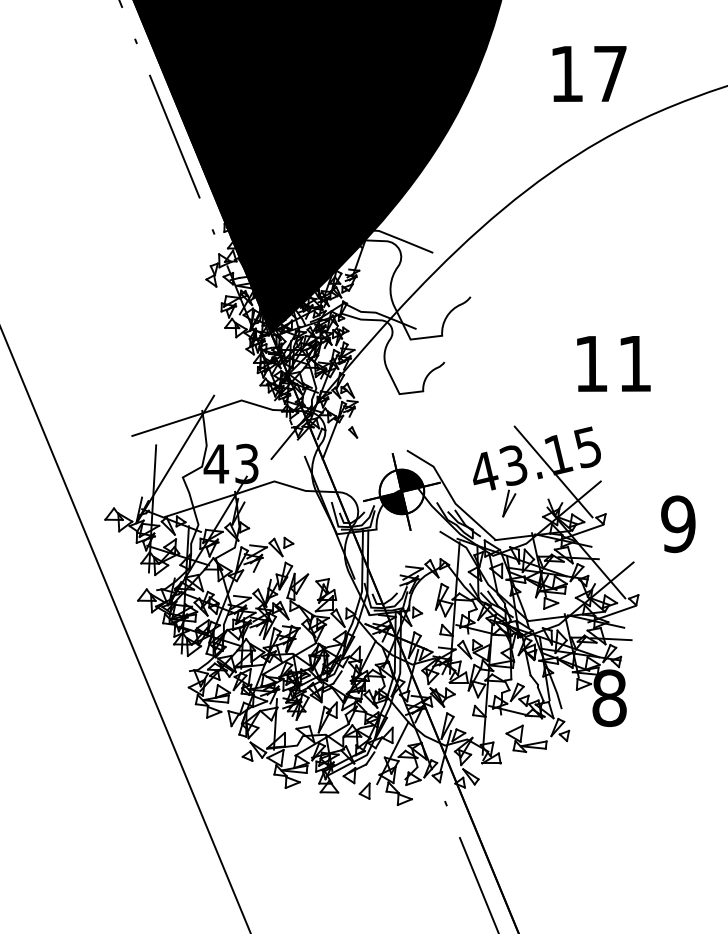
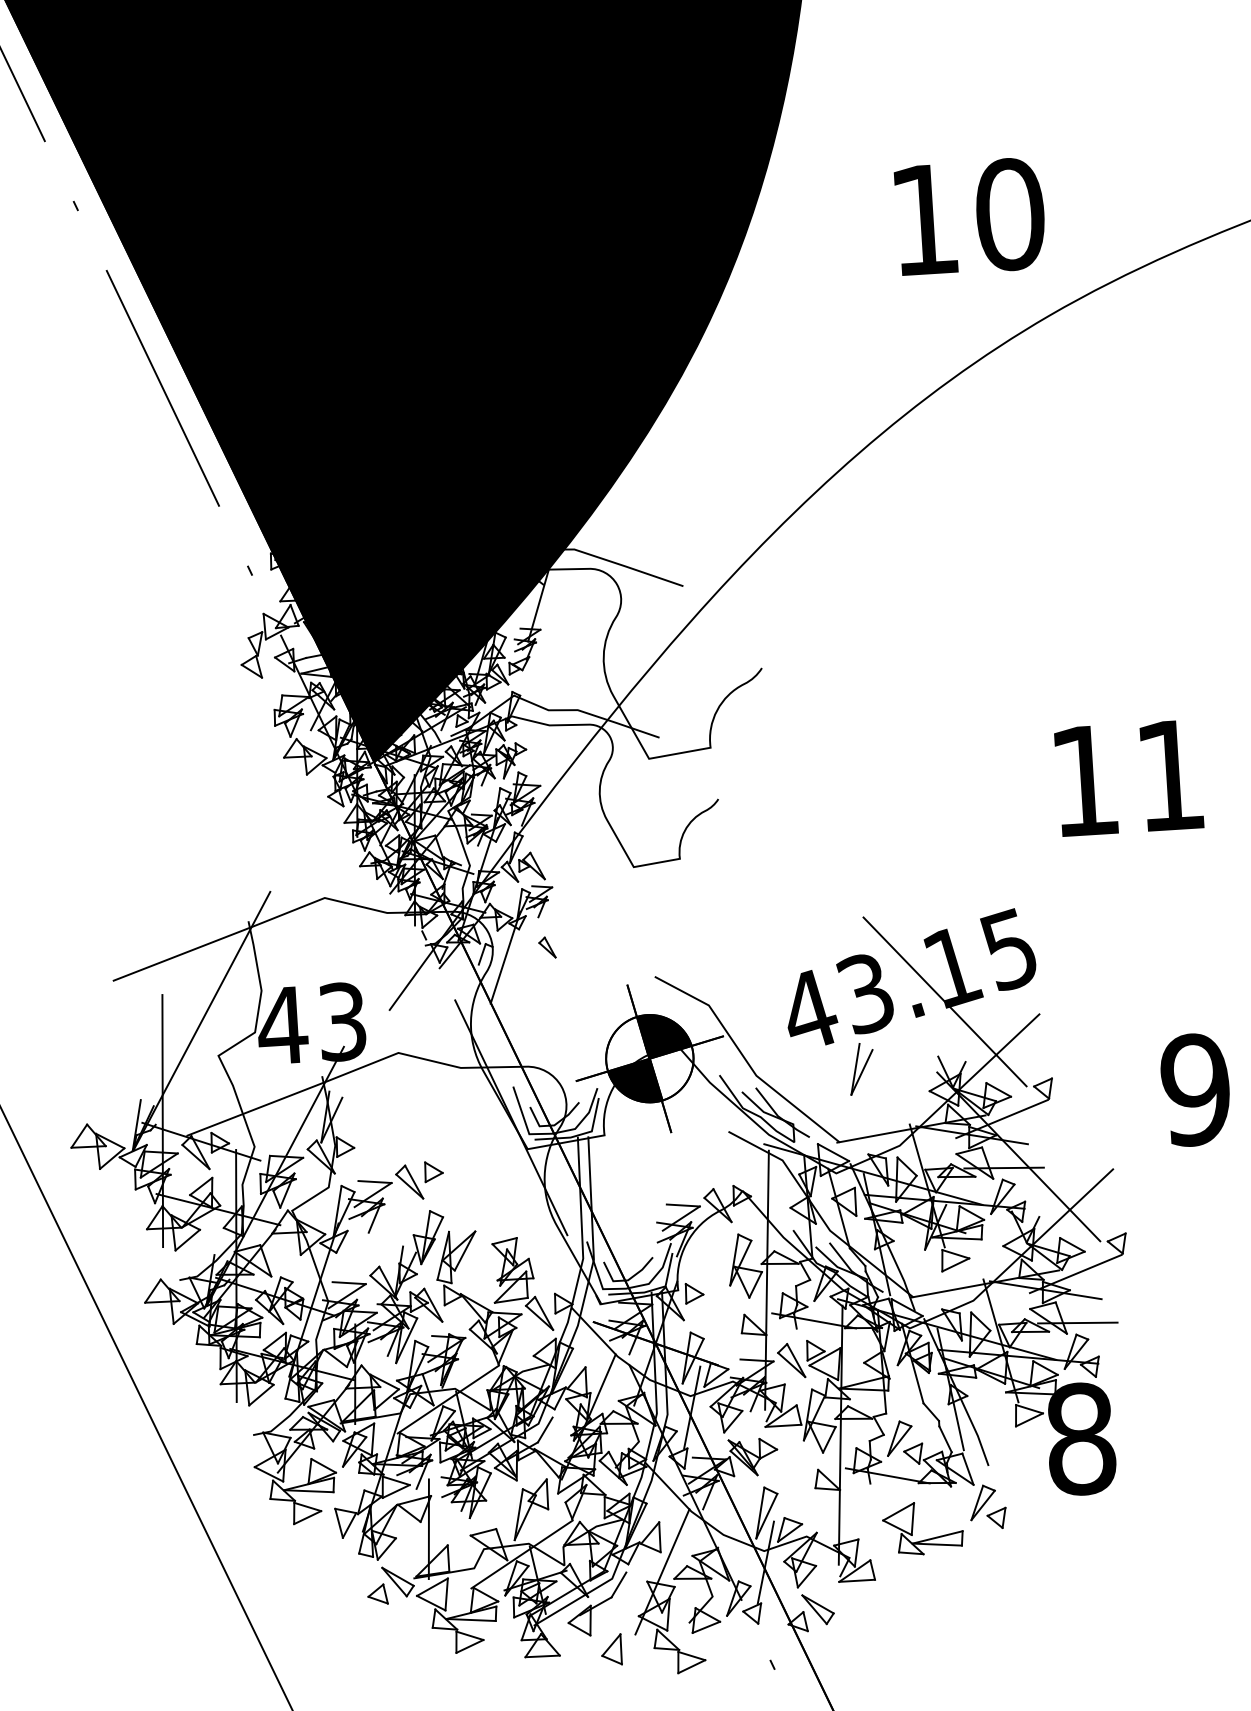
text: (610, 73) -> (1010, 213), 17 -> 10
text: (613, 363) -> (1128, 777), moved

